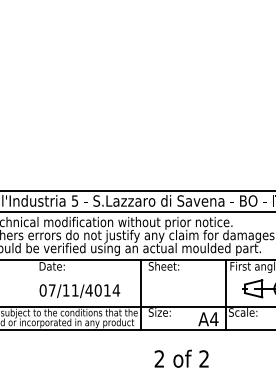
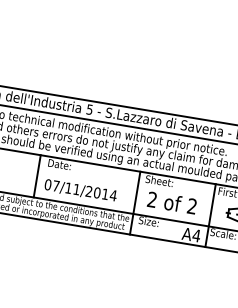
line: (29, 282) -> (37, 175), added
text: (88, 290) -> (88, 191), 07/11/4014 -> 07/11/2014
text: (181, 358) -> (172, 202), moved

